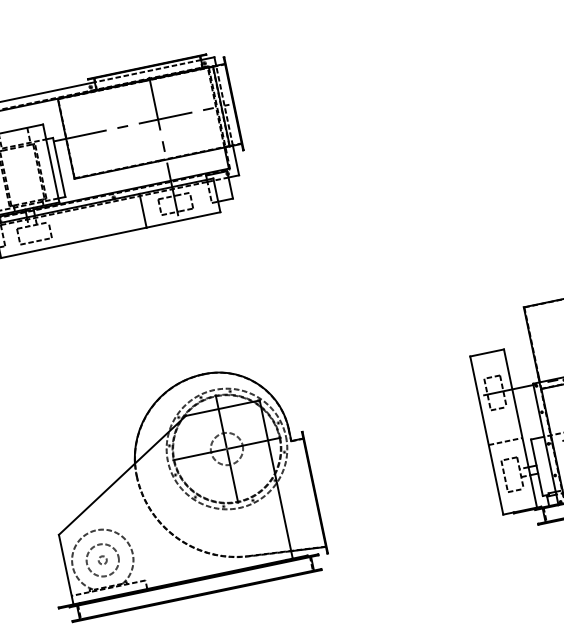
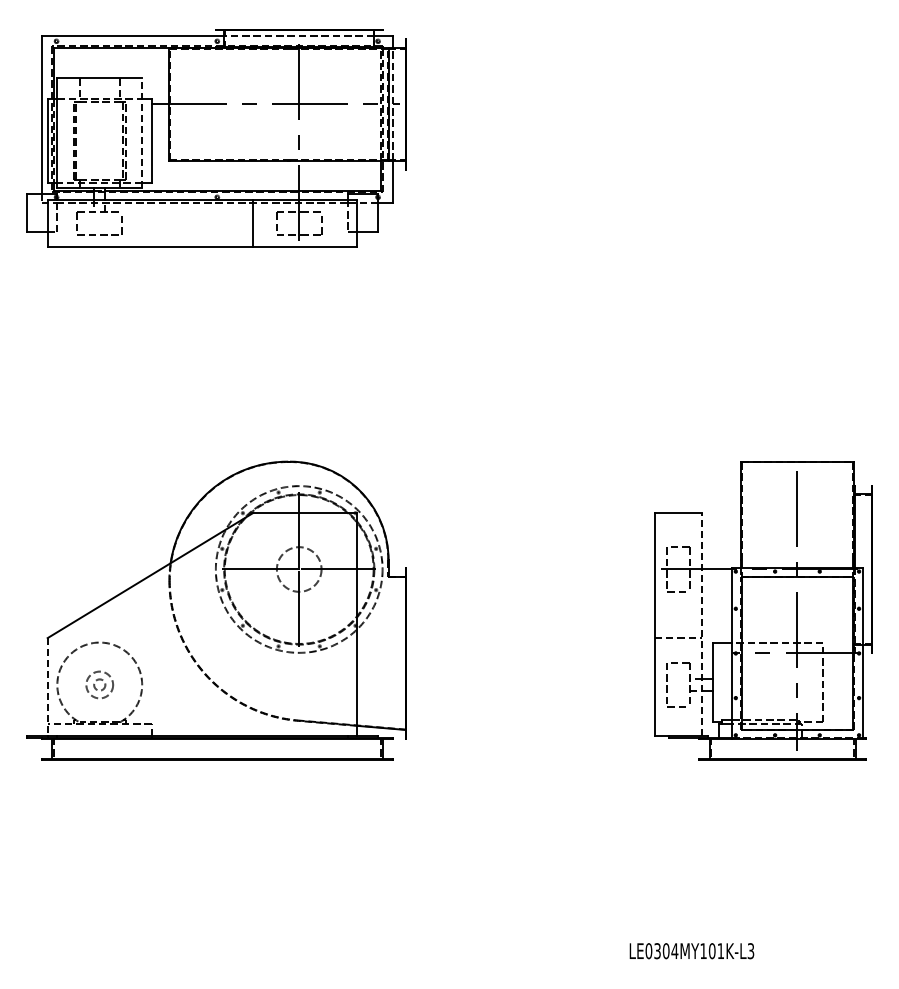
line: (51, 162) -> (142, 132), solid -> dashed
line: (520, 428) -> (702, 624), solid -> dashed
circle: (102, 560) -> (99, 684), size x0.6
line: (66, 569) -> (47, 687), solid -> dashed

